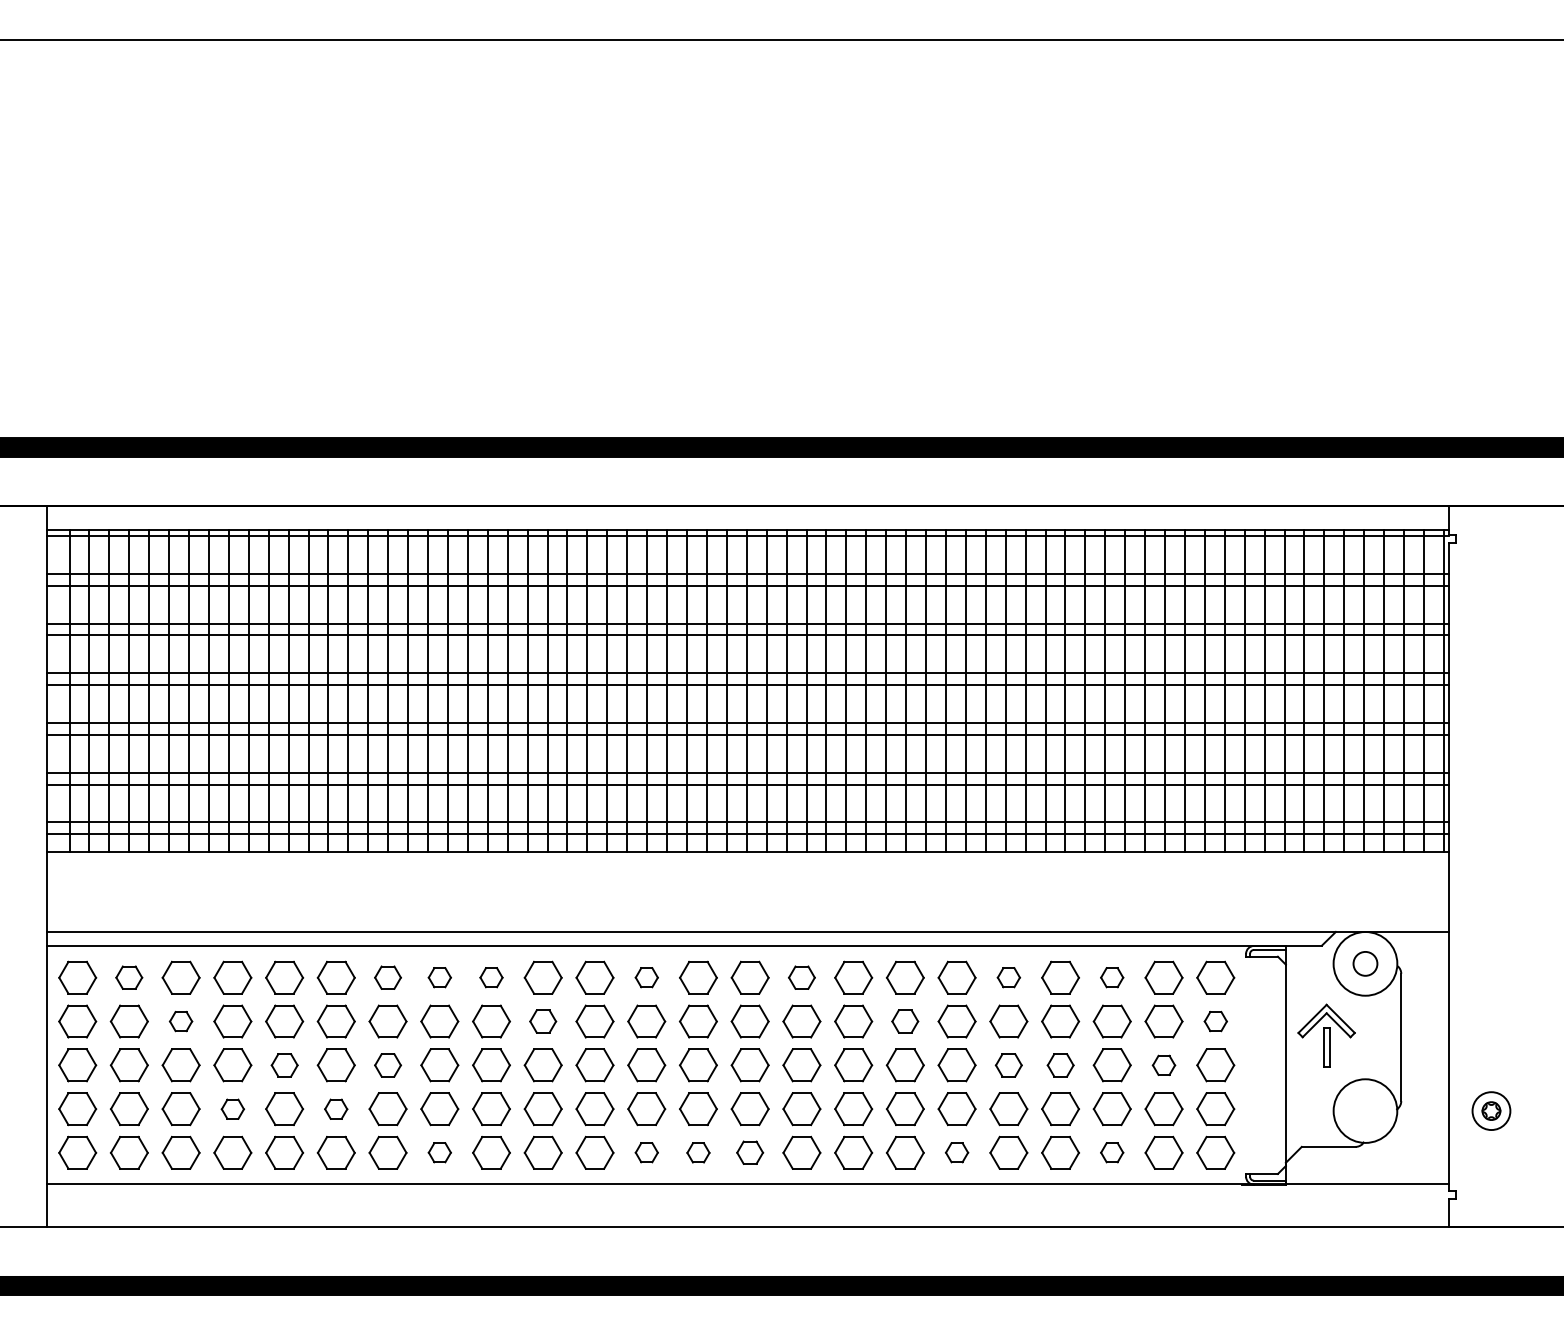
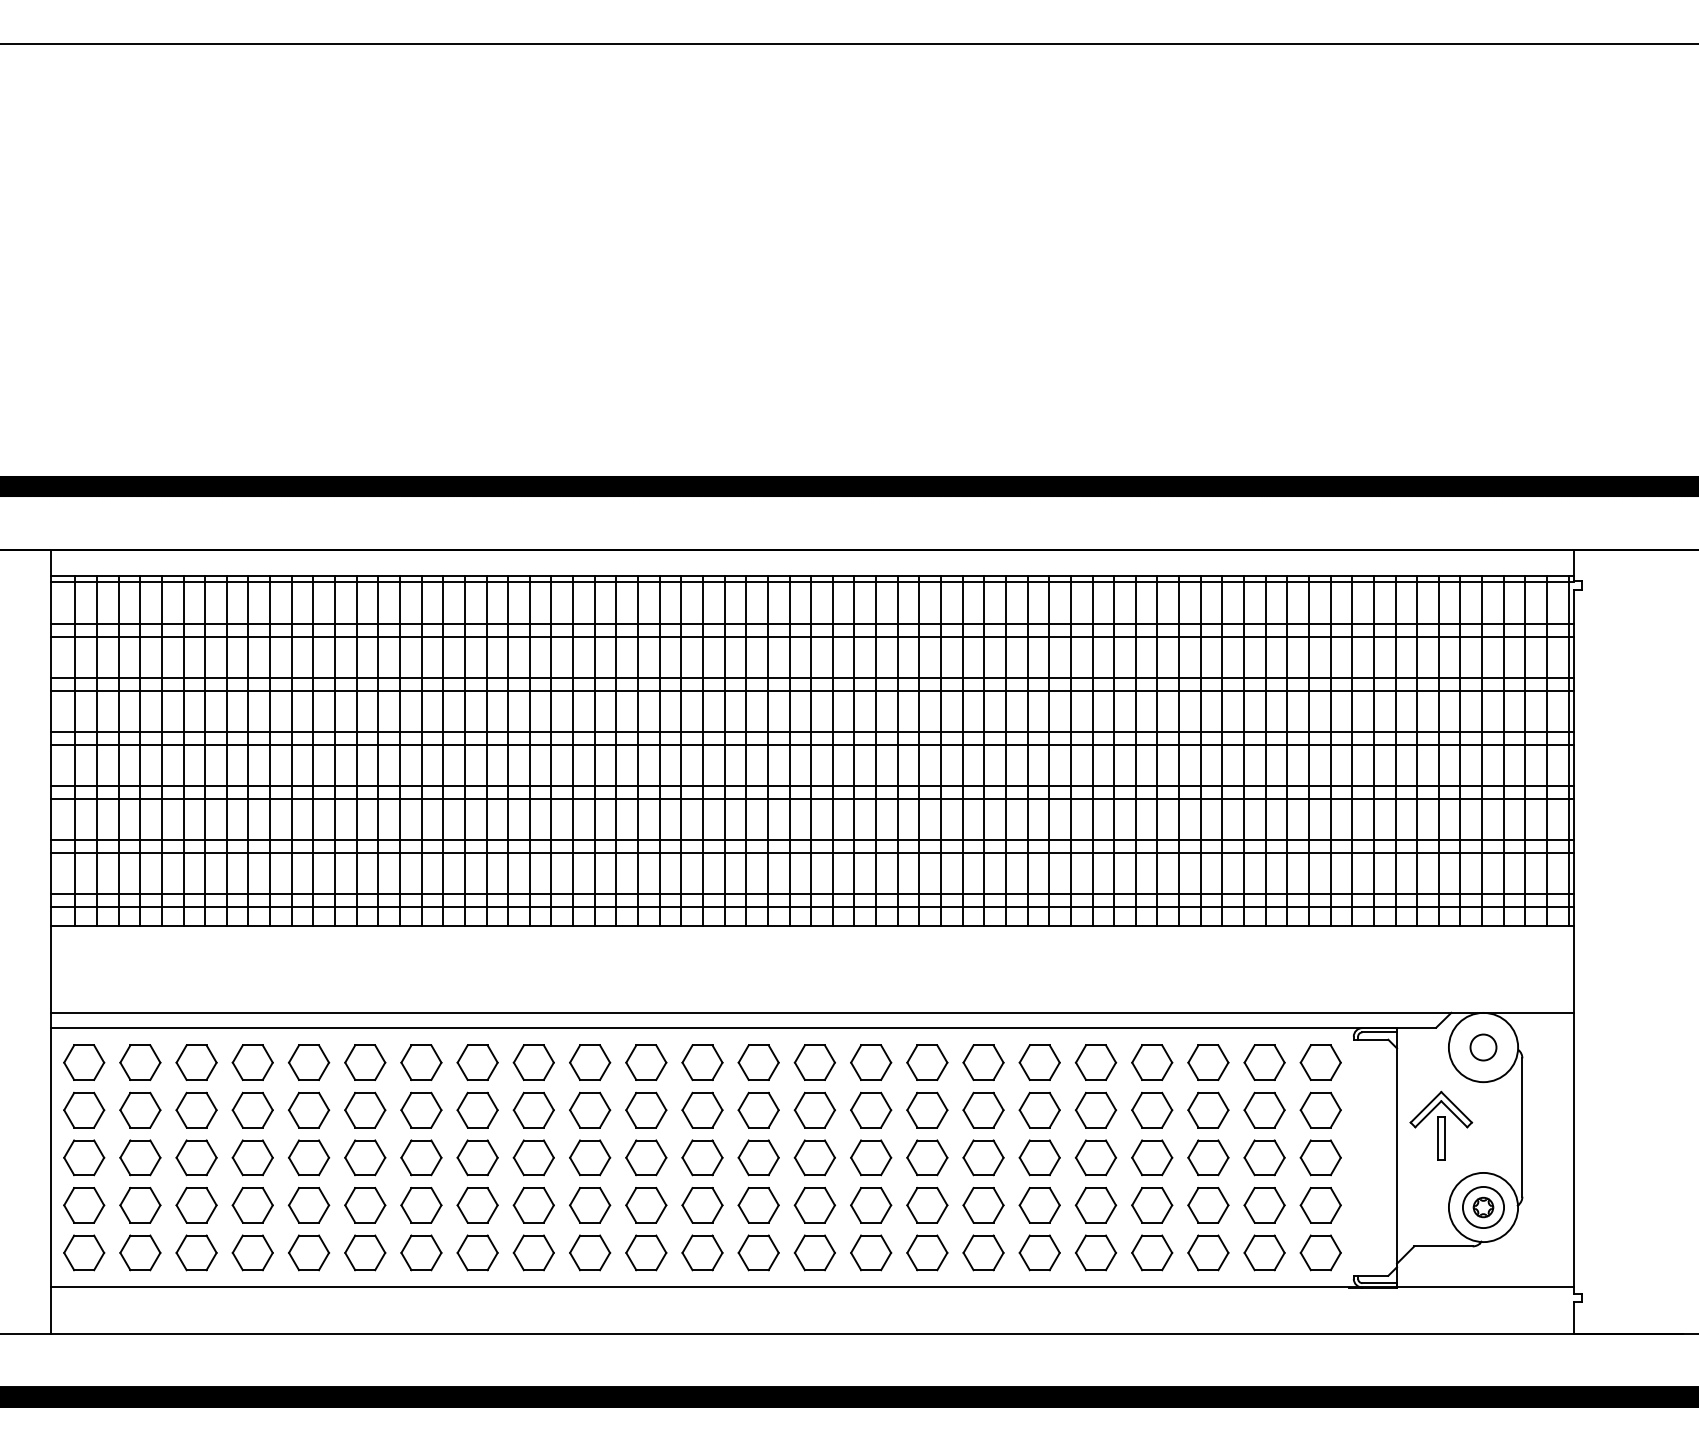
part: (128, 977) -> (139, 1062), size x1.43
part: (387, 977) -> (420, 1062), size x1.43
part: (439, 977) -> (477, 1062), size x1.67
part: (491, 977) -> (533, 1062), size x1.67
part: (646, 977) -> (702, 1062), size x1.67
part: (801, 977) -> (870, 1062), size x1.43
part: (1008, 977) -> (1095, 1062), size x1.67
part: (1111, 977) -> (1207, 1062), size x1.67
part: (180, 1021) -> (195, 1110), size x1.67
part: (542, 1021) -> (589, 1110), size x1.43
part: (904, 1021) -> (982, 1110), size x1.43
part: (1215, 1021) -> (1320, 1110), size x1.67
part: (284, 1065) -> (308, 1157), size x1.43
part: (387, 1065) -> (420, 1157), size x1.43
part: (1008, 1065) -> (1095, 1157), size x1.43
part: (1060, 1065) -> (1152, 1157), size x1.43
part: (1163, 1065) -> (1264, 1157), size x1.67
part: (232, 1109) -> (252, 1205), size x1.67
part: (335, 1109) -> (364, 1205), size x1.67
part: (1491, 1110) -> (1483, 1206), moved
part: (439, 1152) -> (477, 1252), size x1.67
part: (646, 1152) -> (702, 1252), size x1.67
part: (698, 1152) -> (758, 1252), size x1.67
part: (749, 1152) -> (814, 1252), size x1.43
part: (956, 1152) -> (1039, 1252), size x1.67
part: (1111, 1152) -> (1207, 1252), size x1.67

